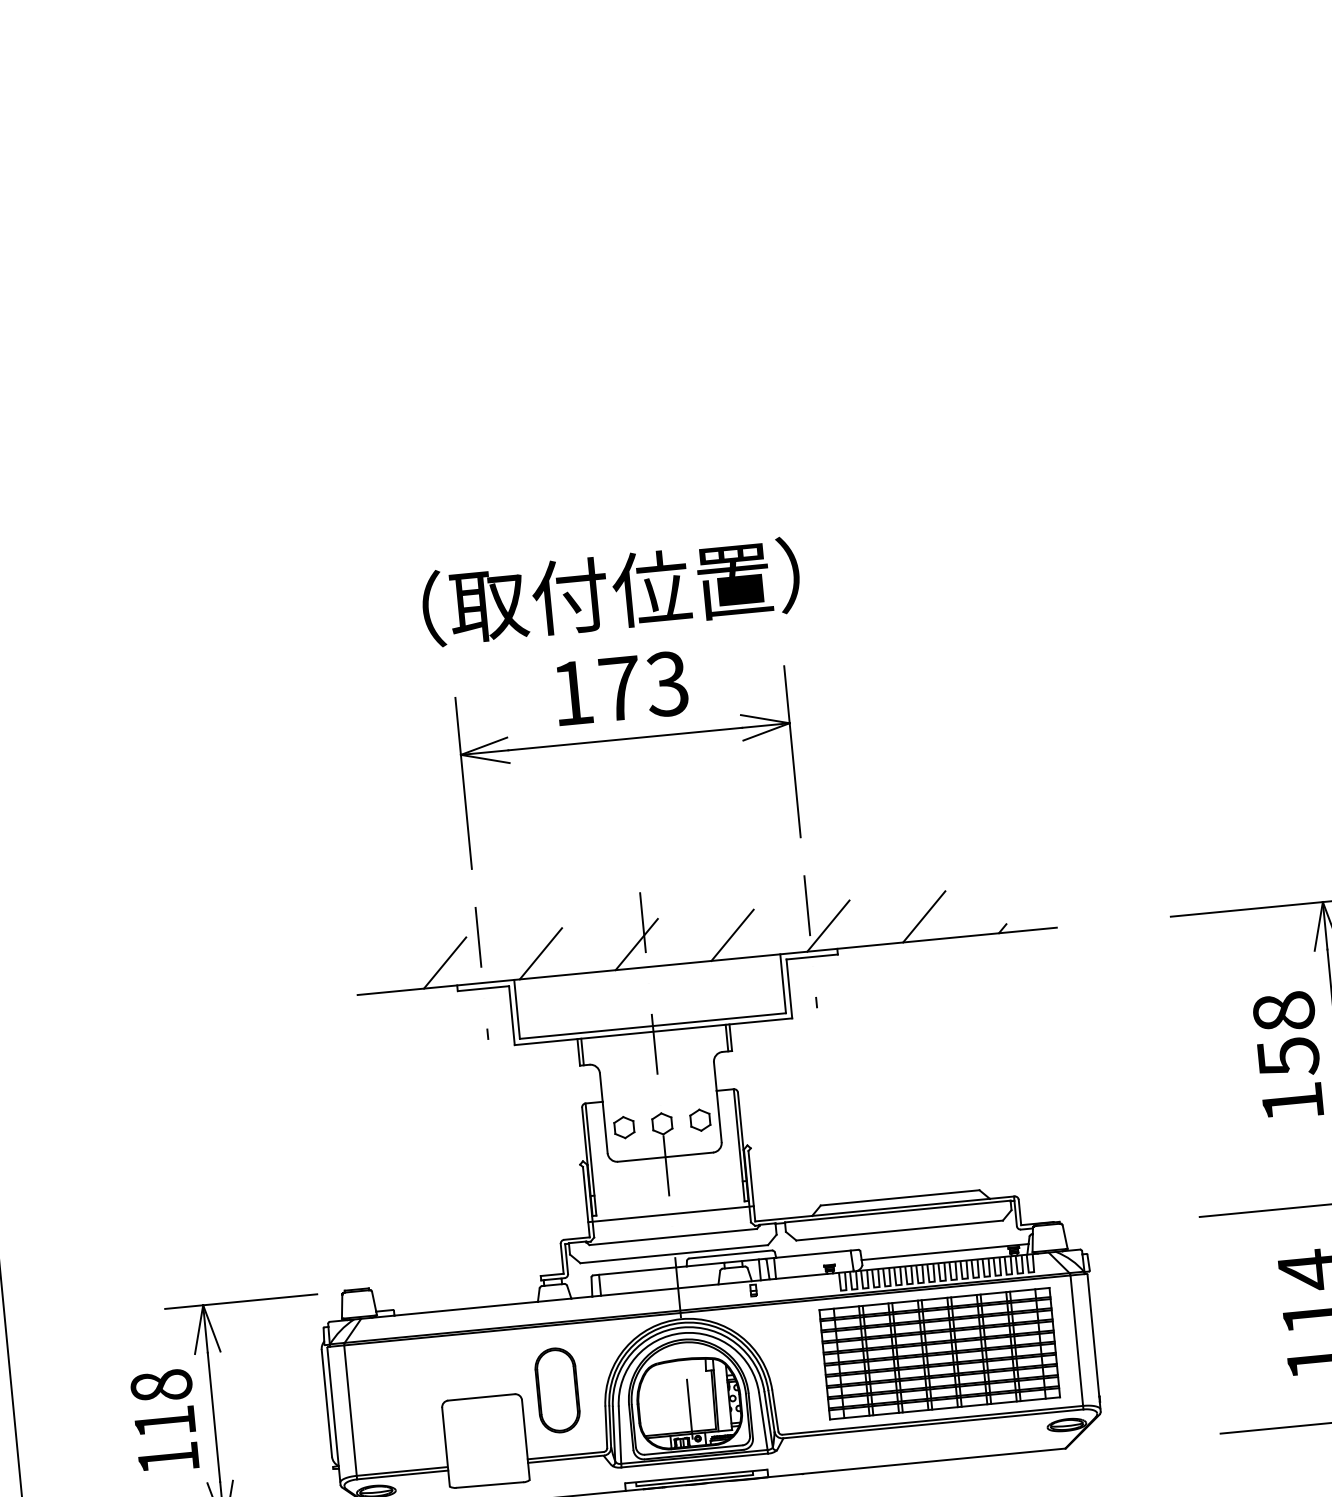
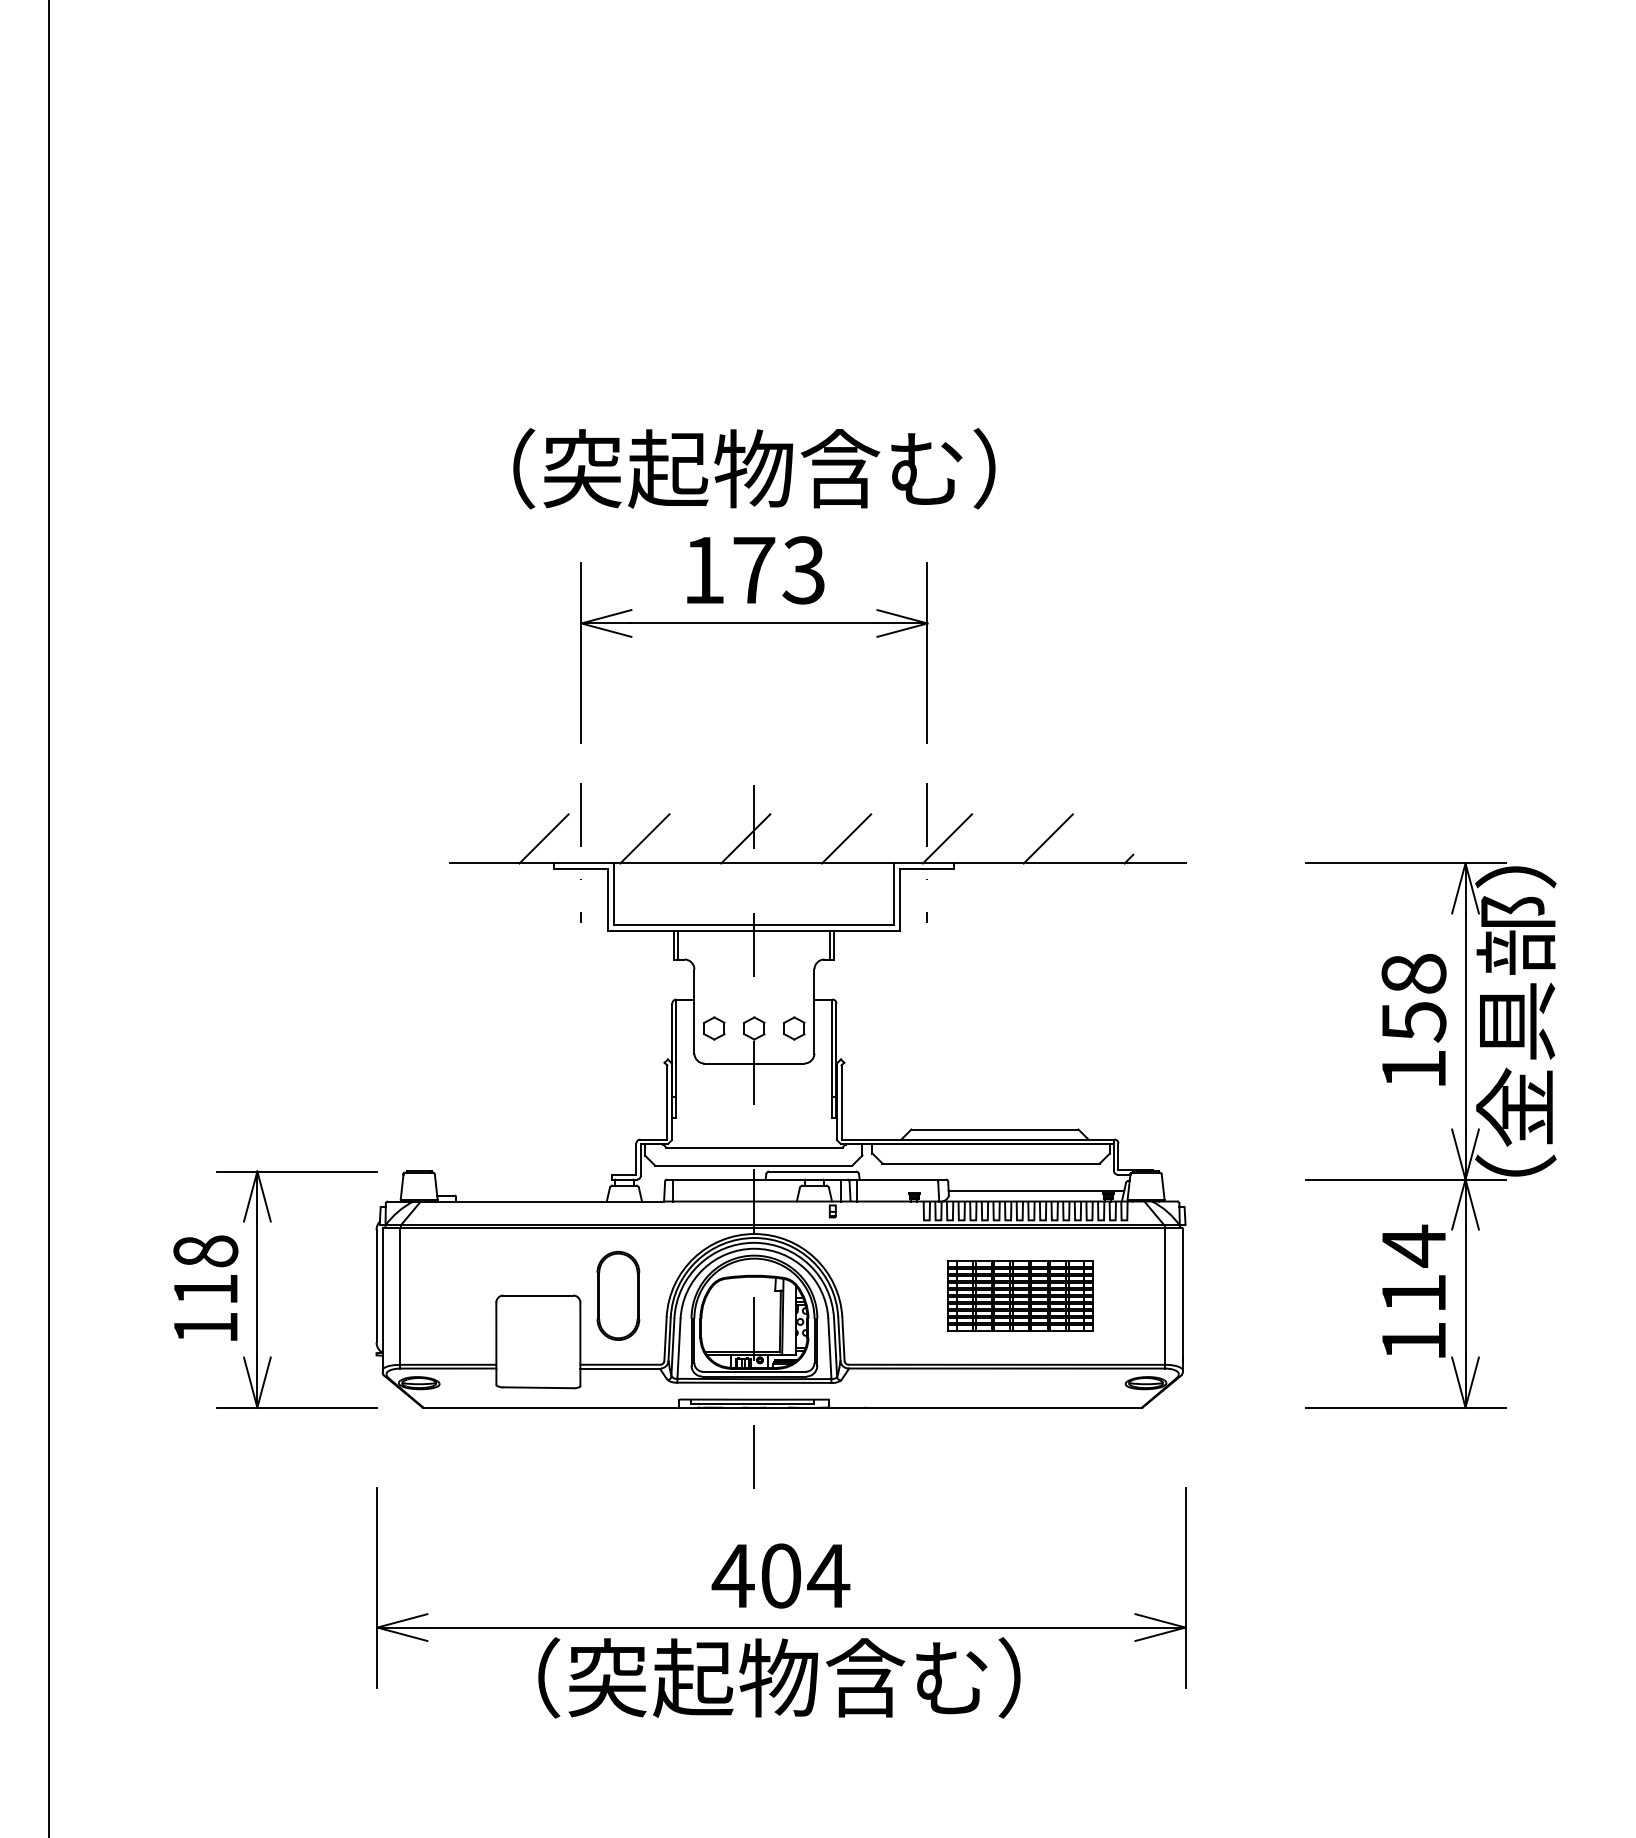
text: (611, 591) -> (754, 468), （取付位置） -> （突起物含む）
line: (671, 1214) -> (754, 1123), removed
part: (939, 1353) -> (1020, 1295), size x0.6

